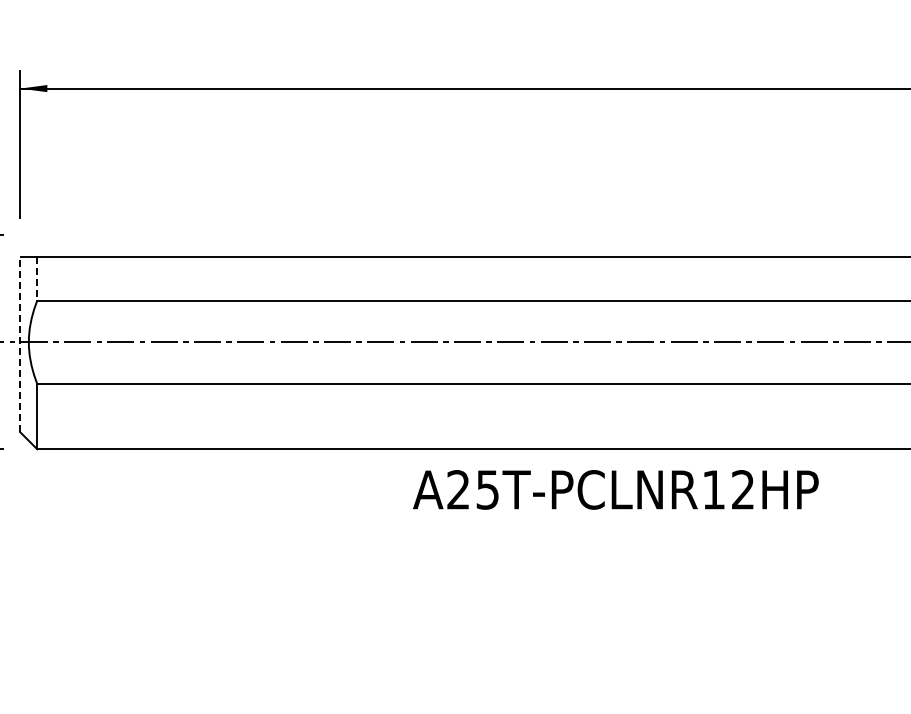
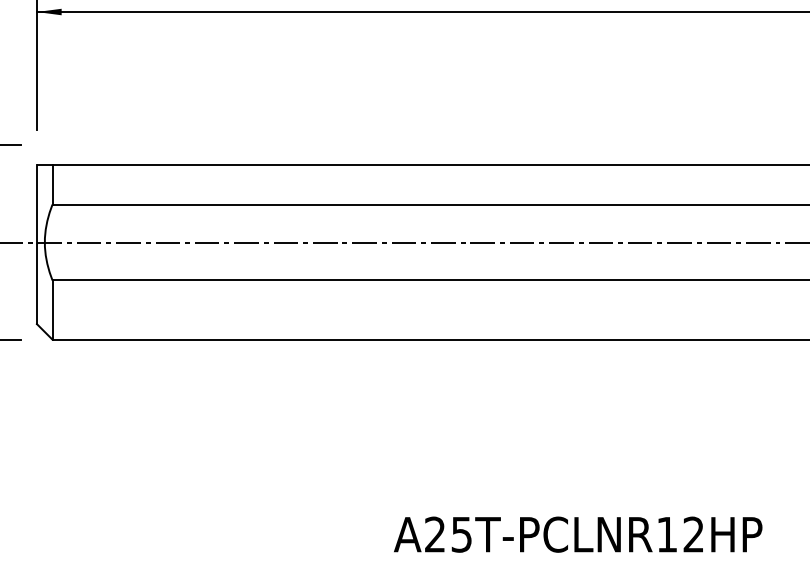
line: (37, 278) -> (52, 184), dashed -> solid
line: (20, 344) -> (37, 244), dashed -> solid
text: (615, 489) -> (577, 534), moved

